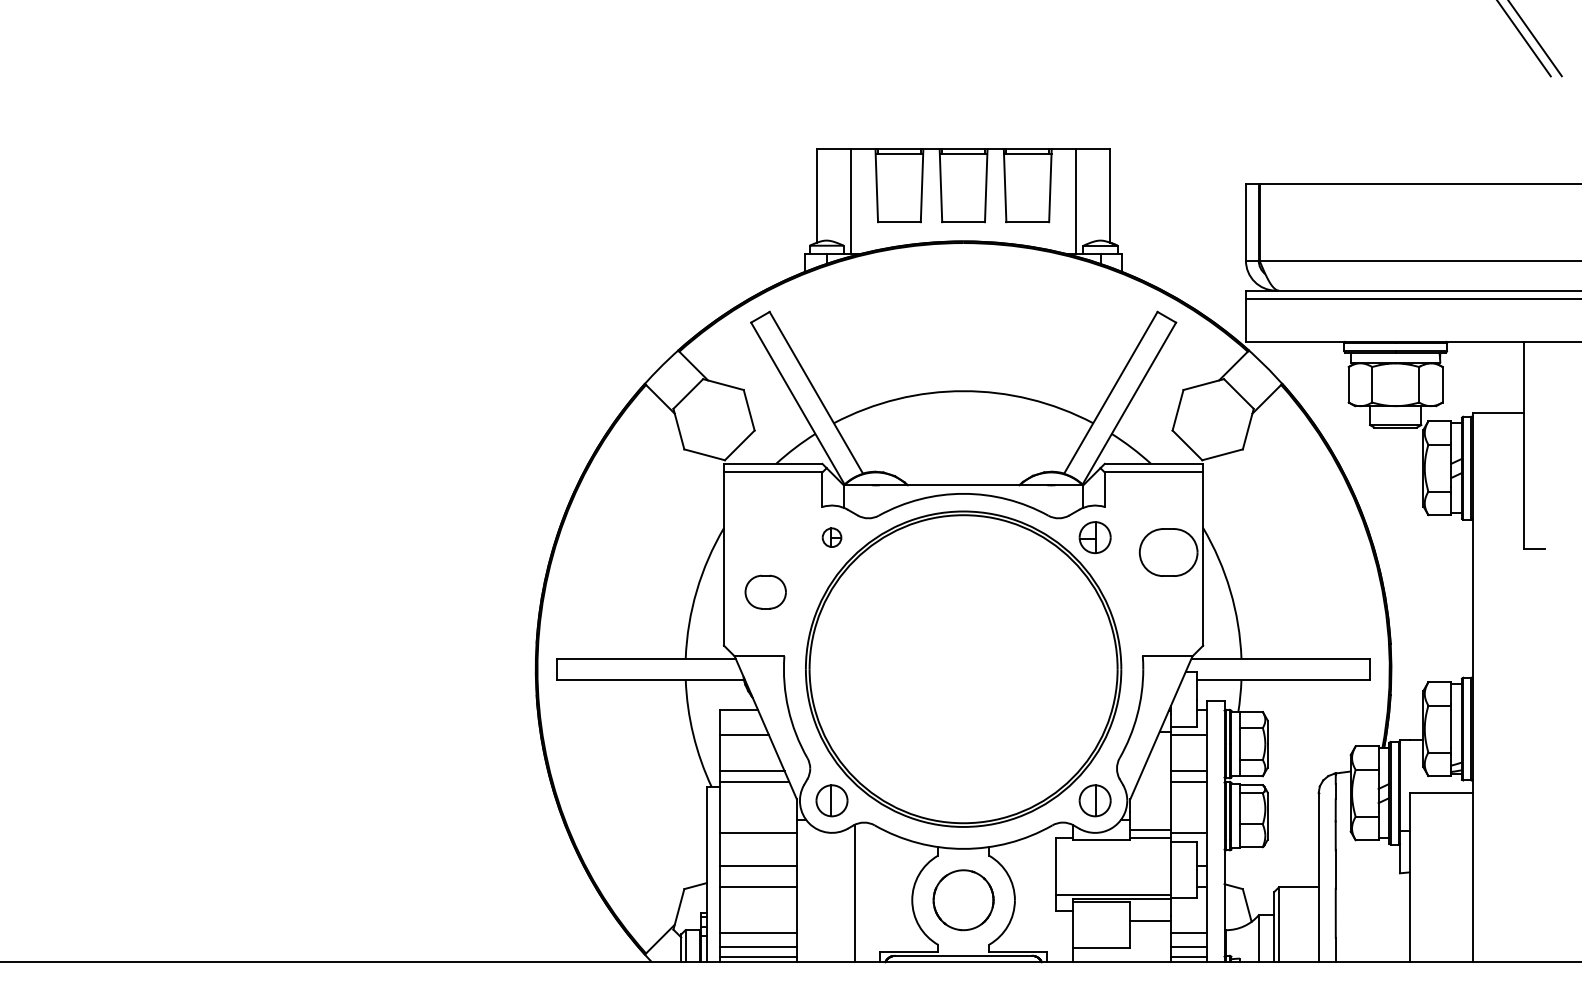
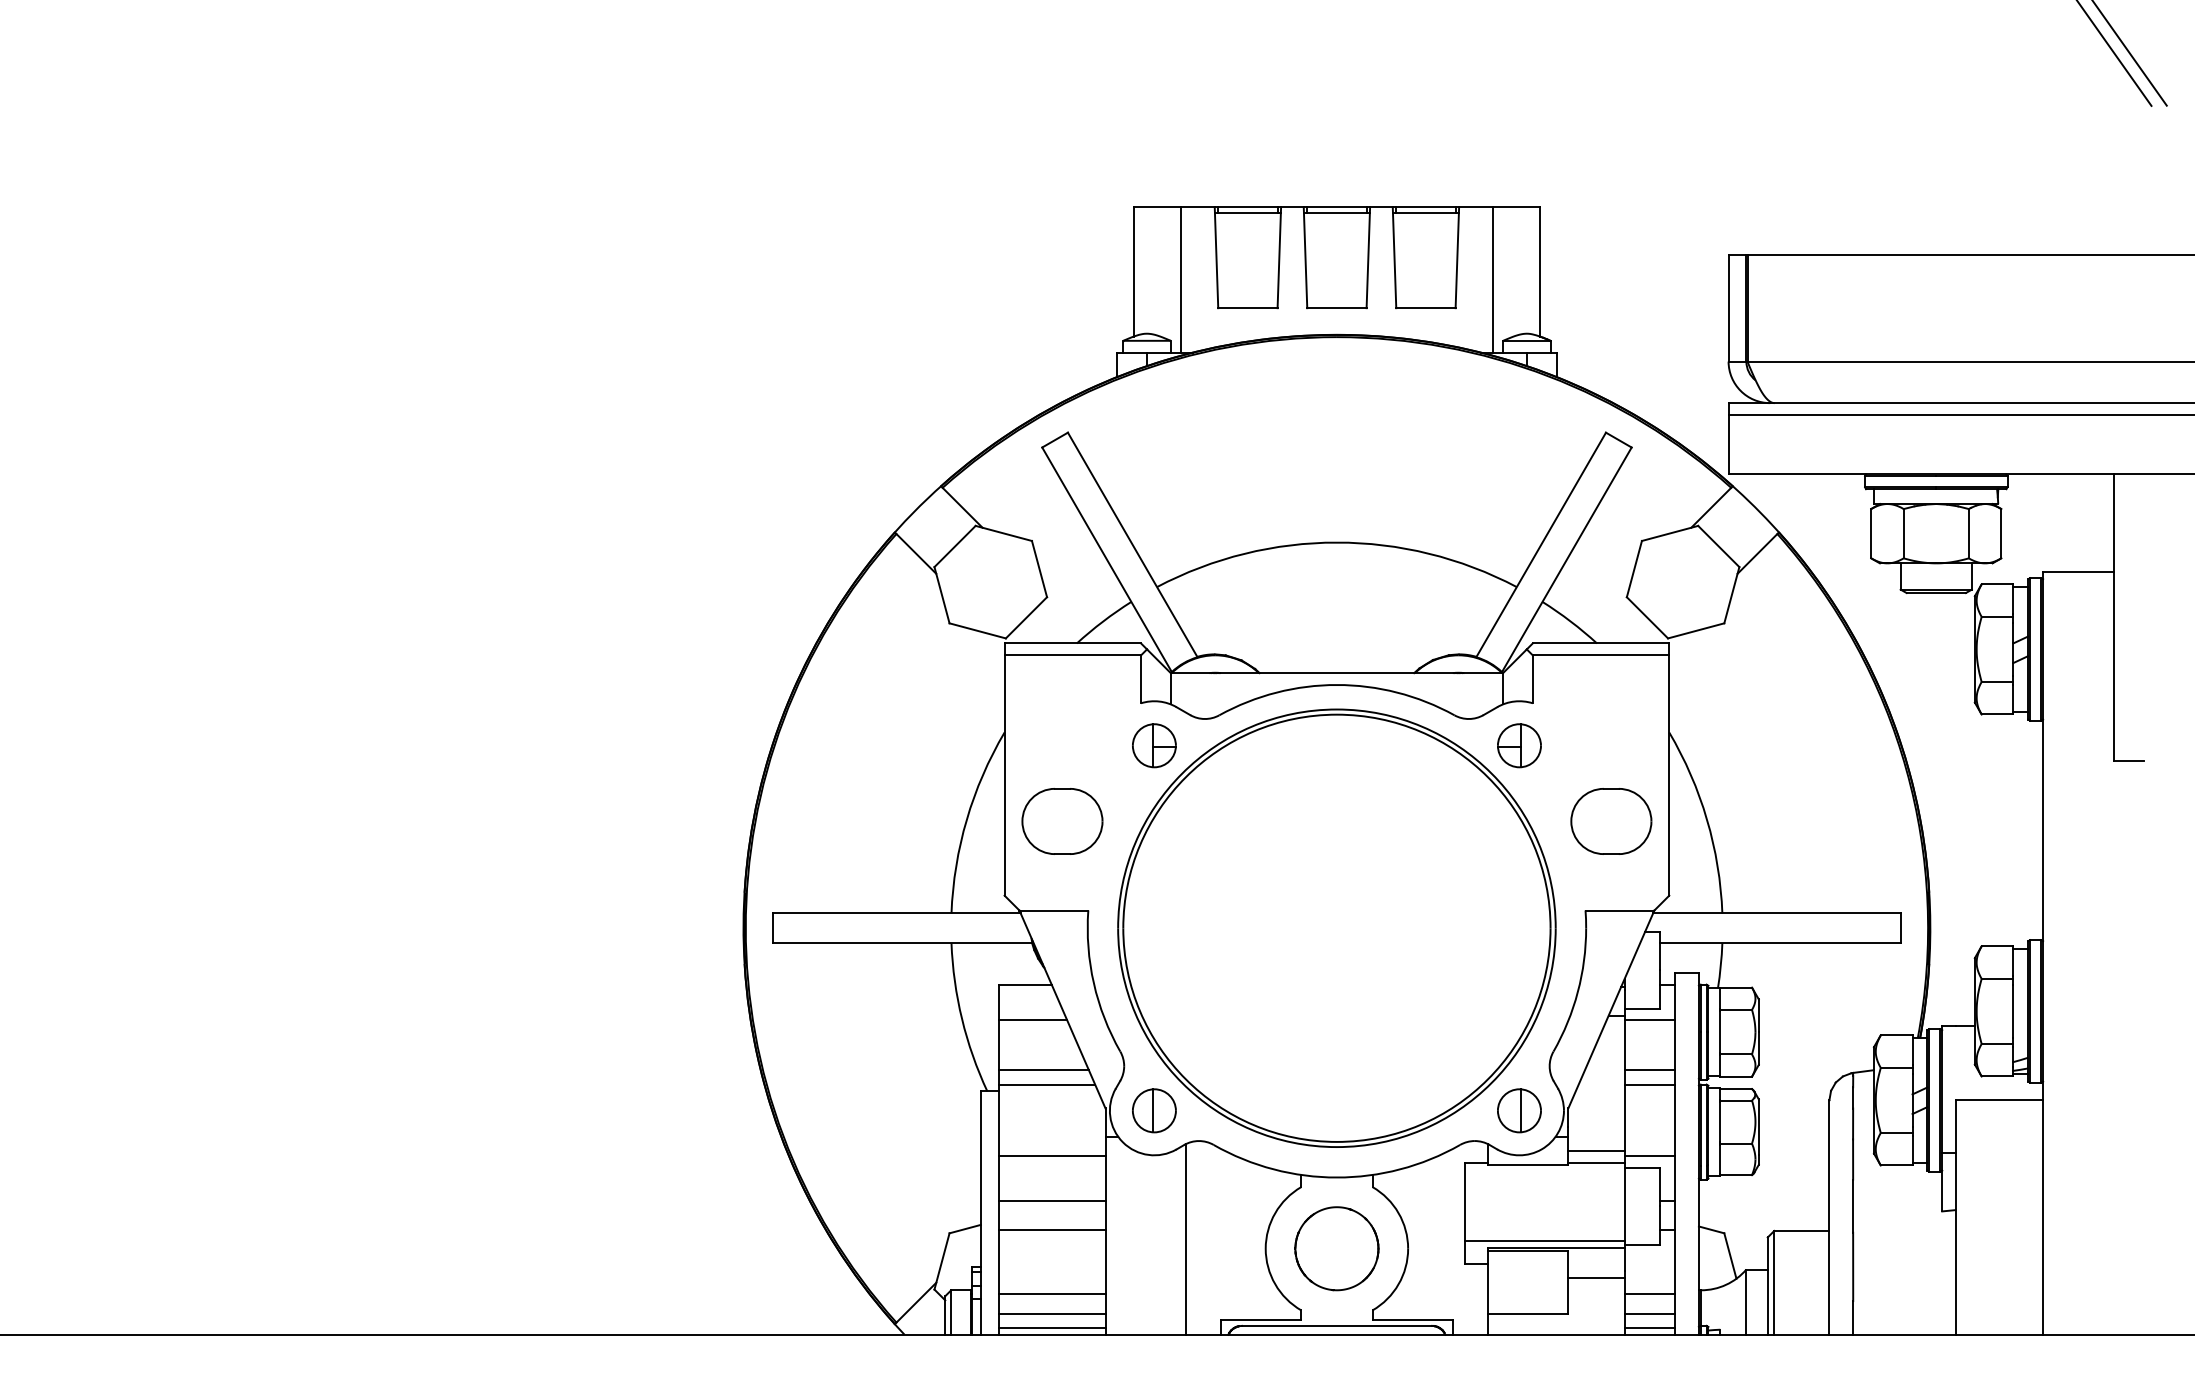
part: (832, 537) -> (1154, 745), size x1.67
part: (1168, 552) -> (1611, 821), moved
part: (765, 592) -> (1062, 821), size x1.43

